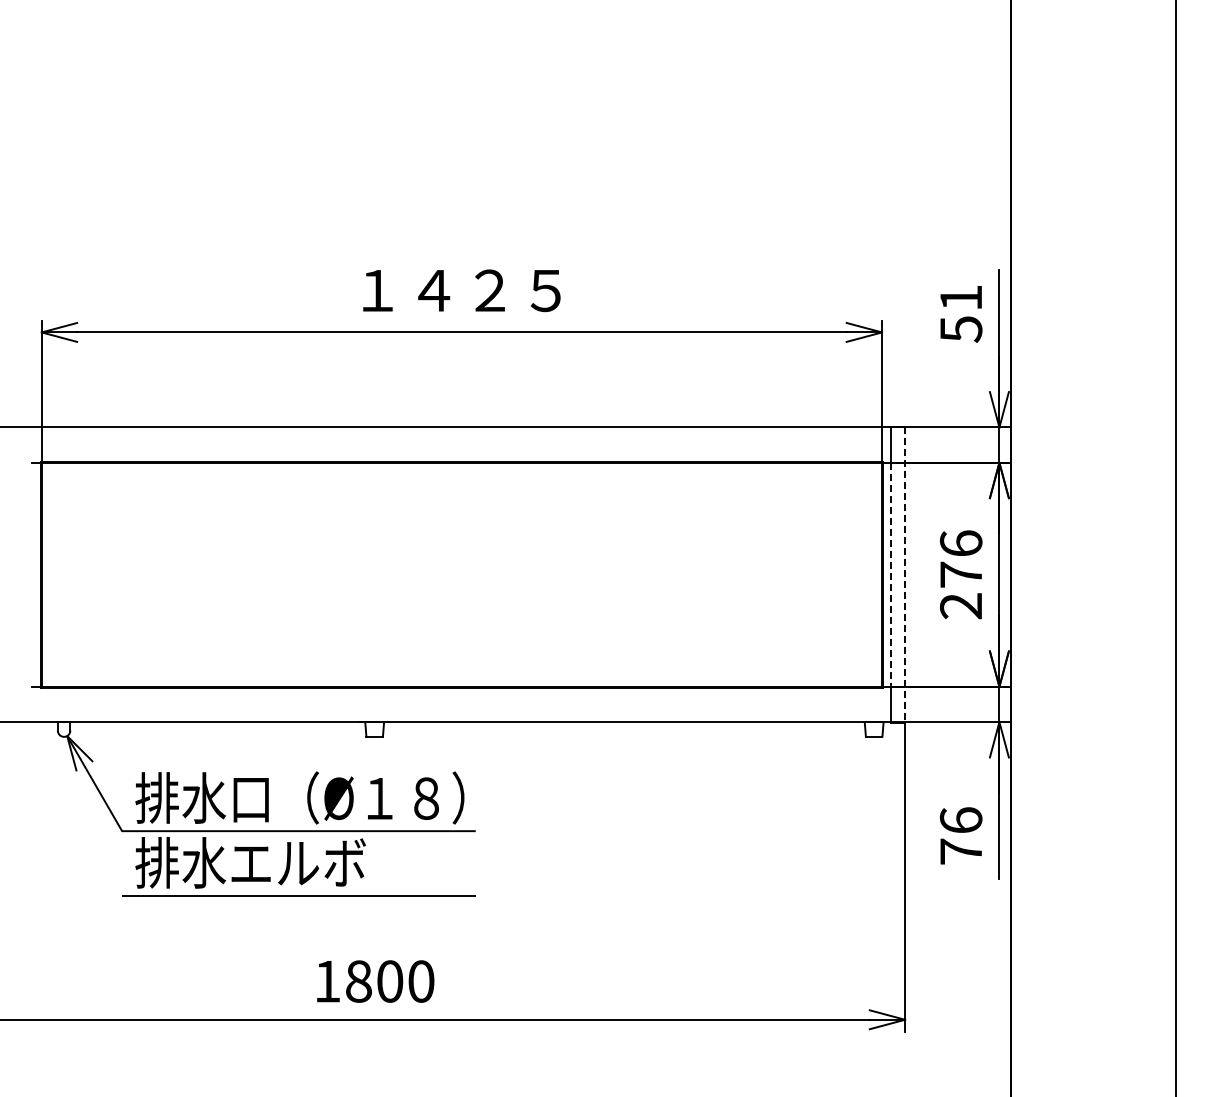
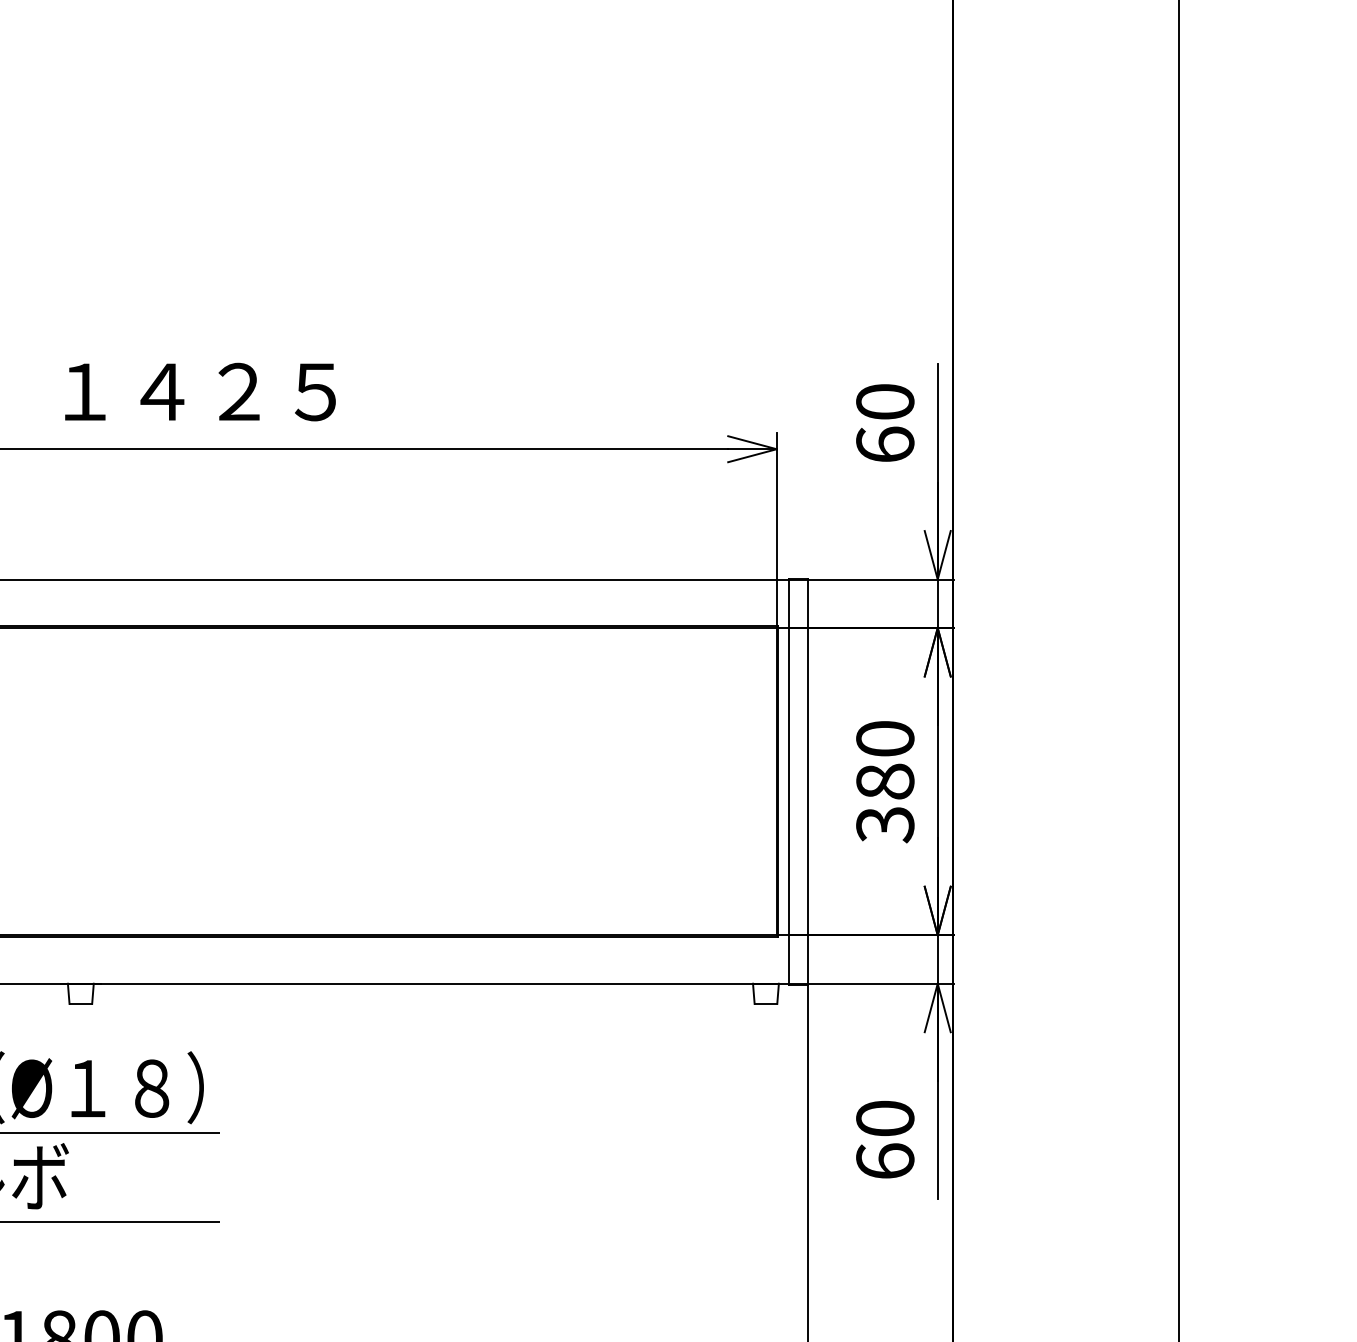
text: (960, 313) -> (884, 423), 51 -> 60
line: (890, 574) -> (788, 781), dashed -> solid
text: (960, 574) -> (884, 781), 276 -> 380
line: (905, 575) -> (808, 782), dashed -> solid
text: (960, 835) -> (884, 1139), 76 -> 60

